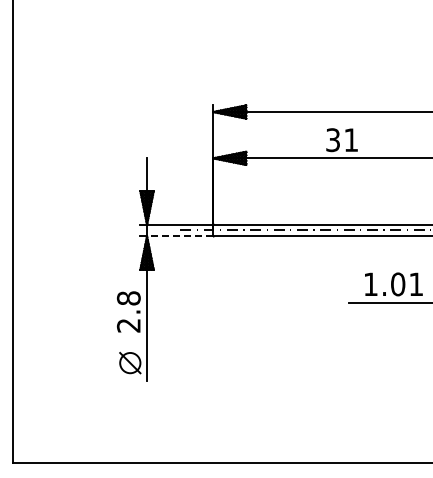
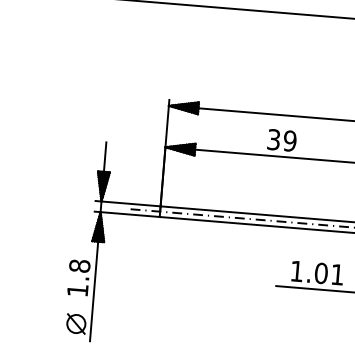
text: (351, 140) -> (290, 141), 31 -> 39
line: (179, 236) -> (129, 214), dashed -> solid
text: (128, 325) -> (77, 290), 2.8 -> 1.8

